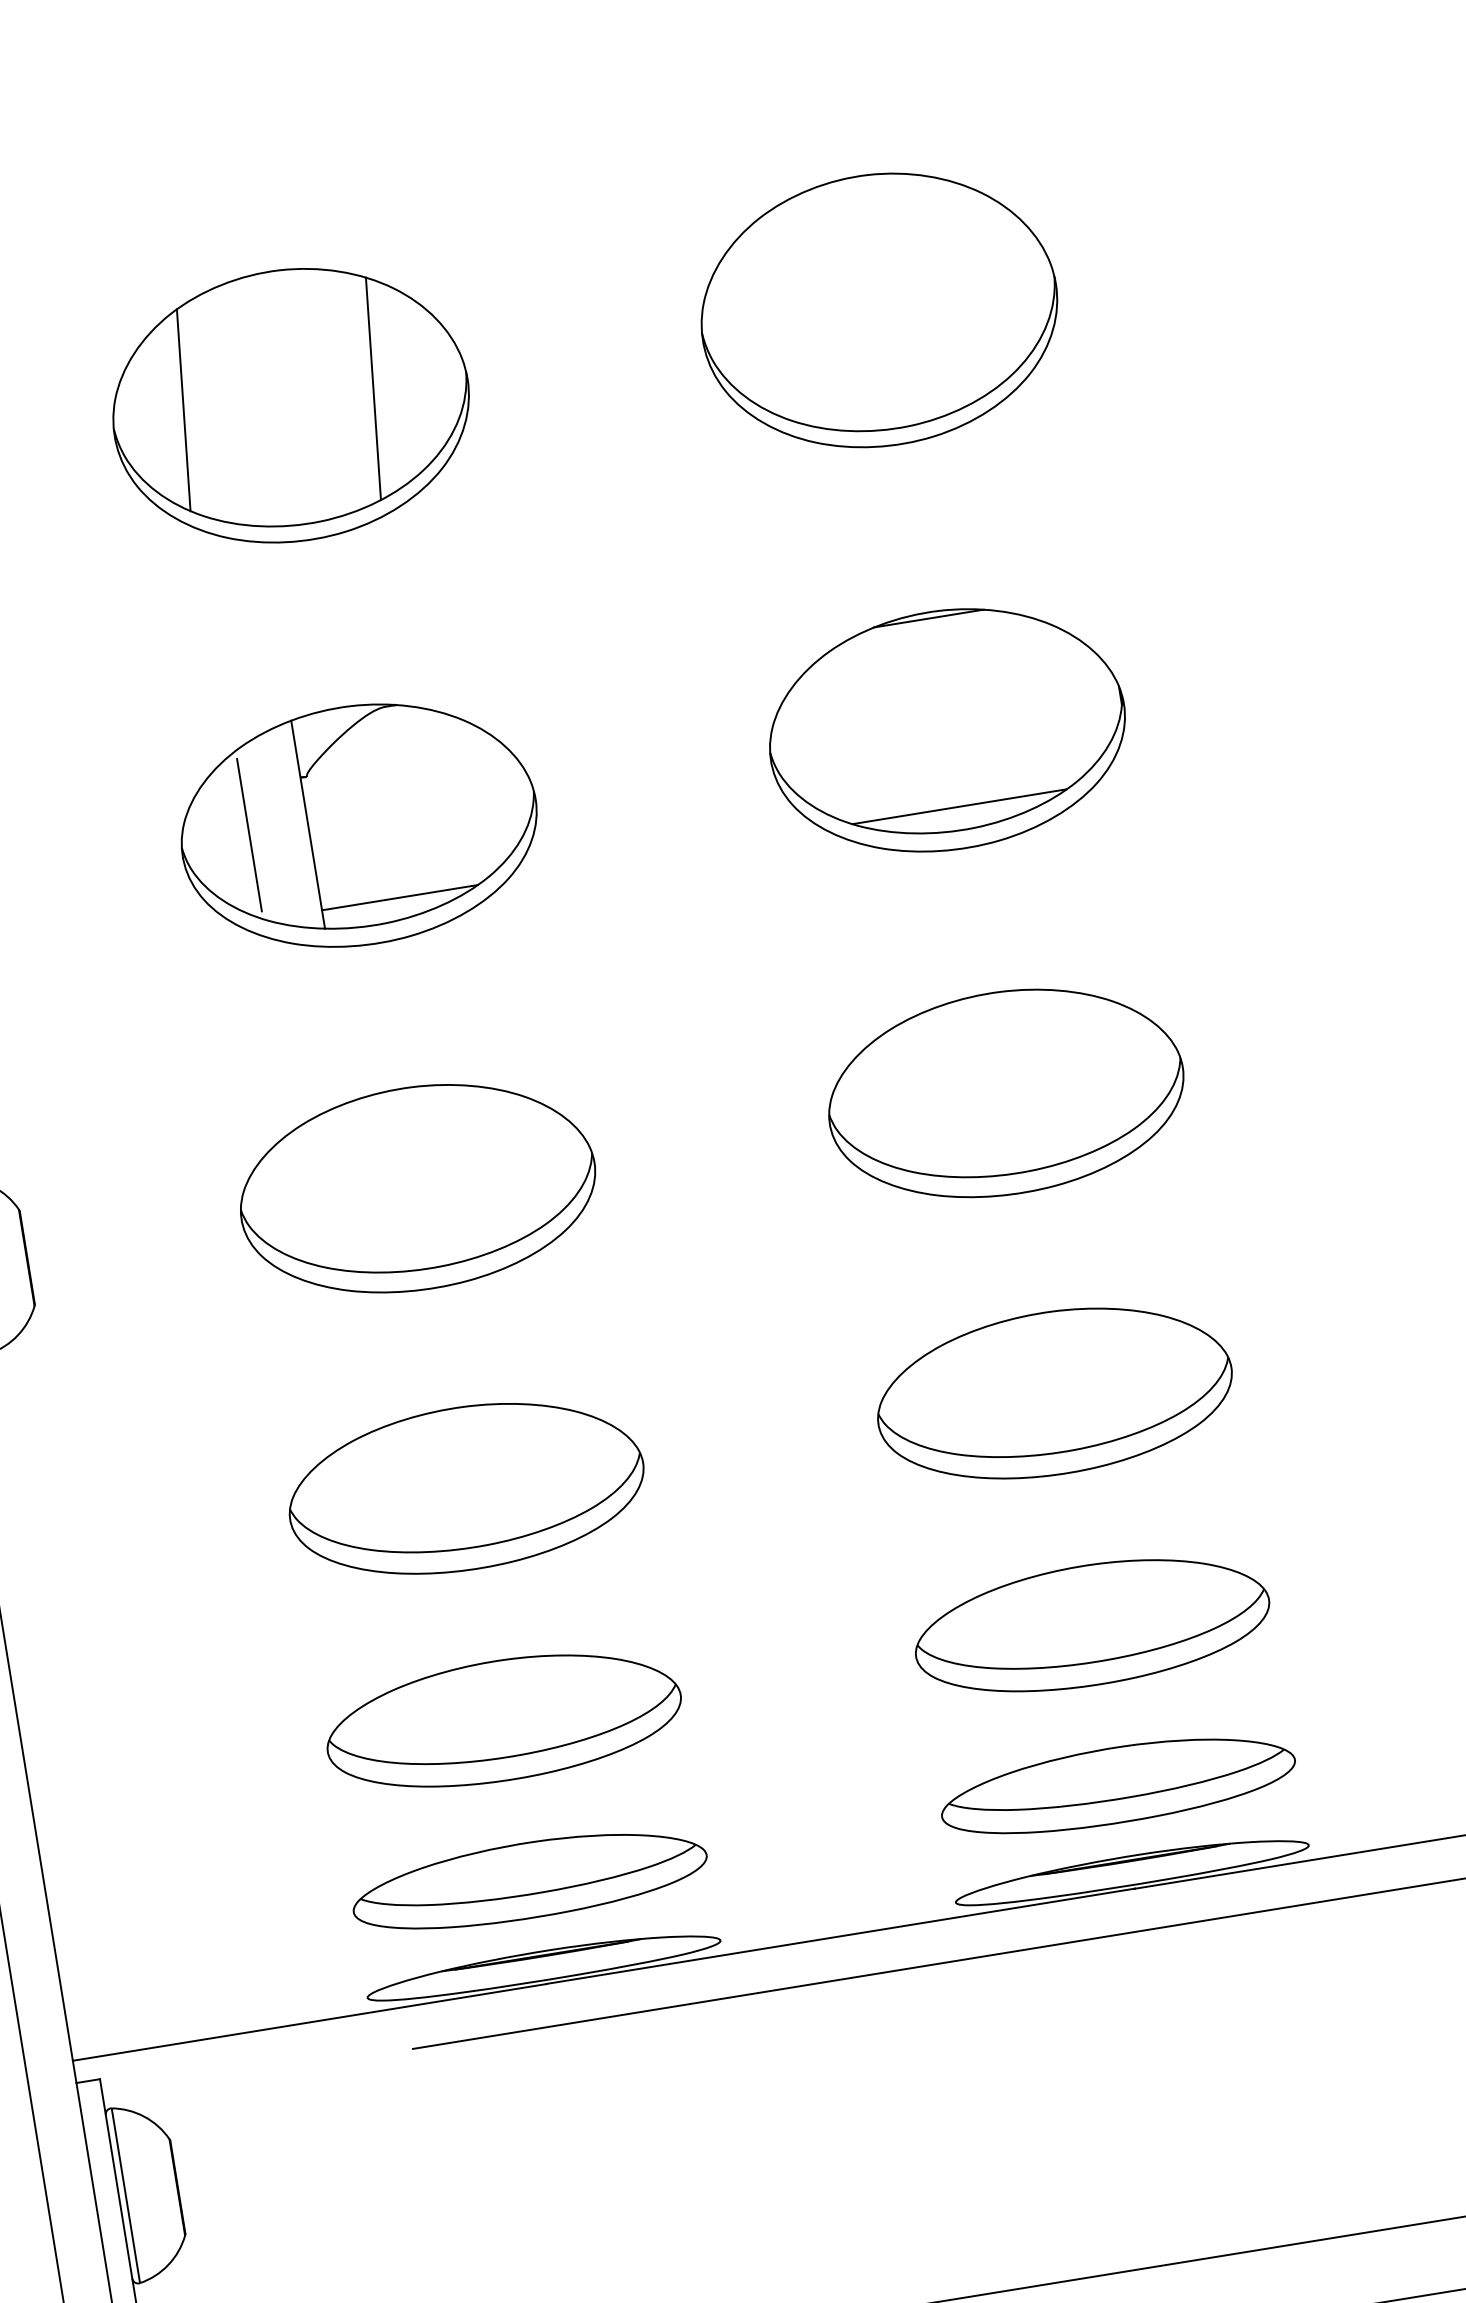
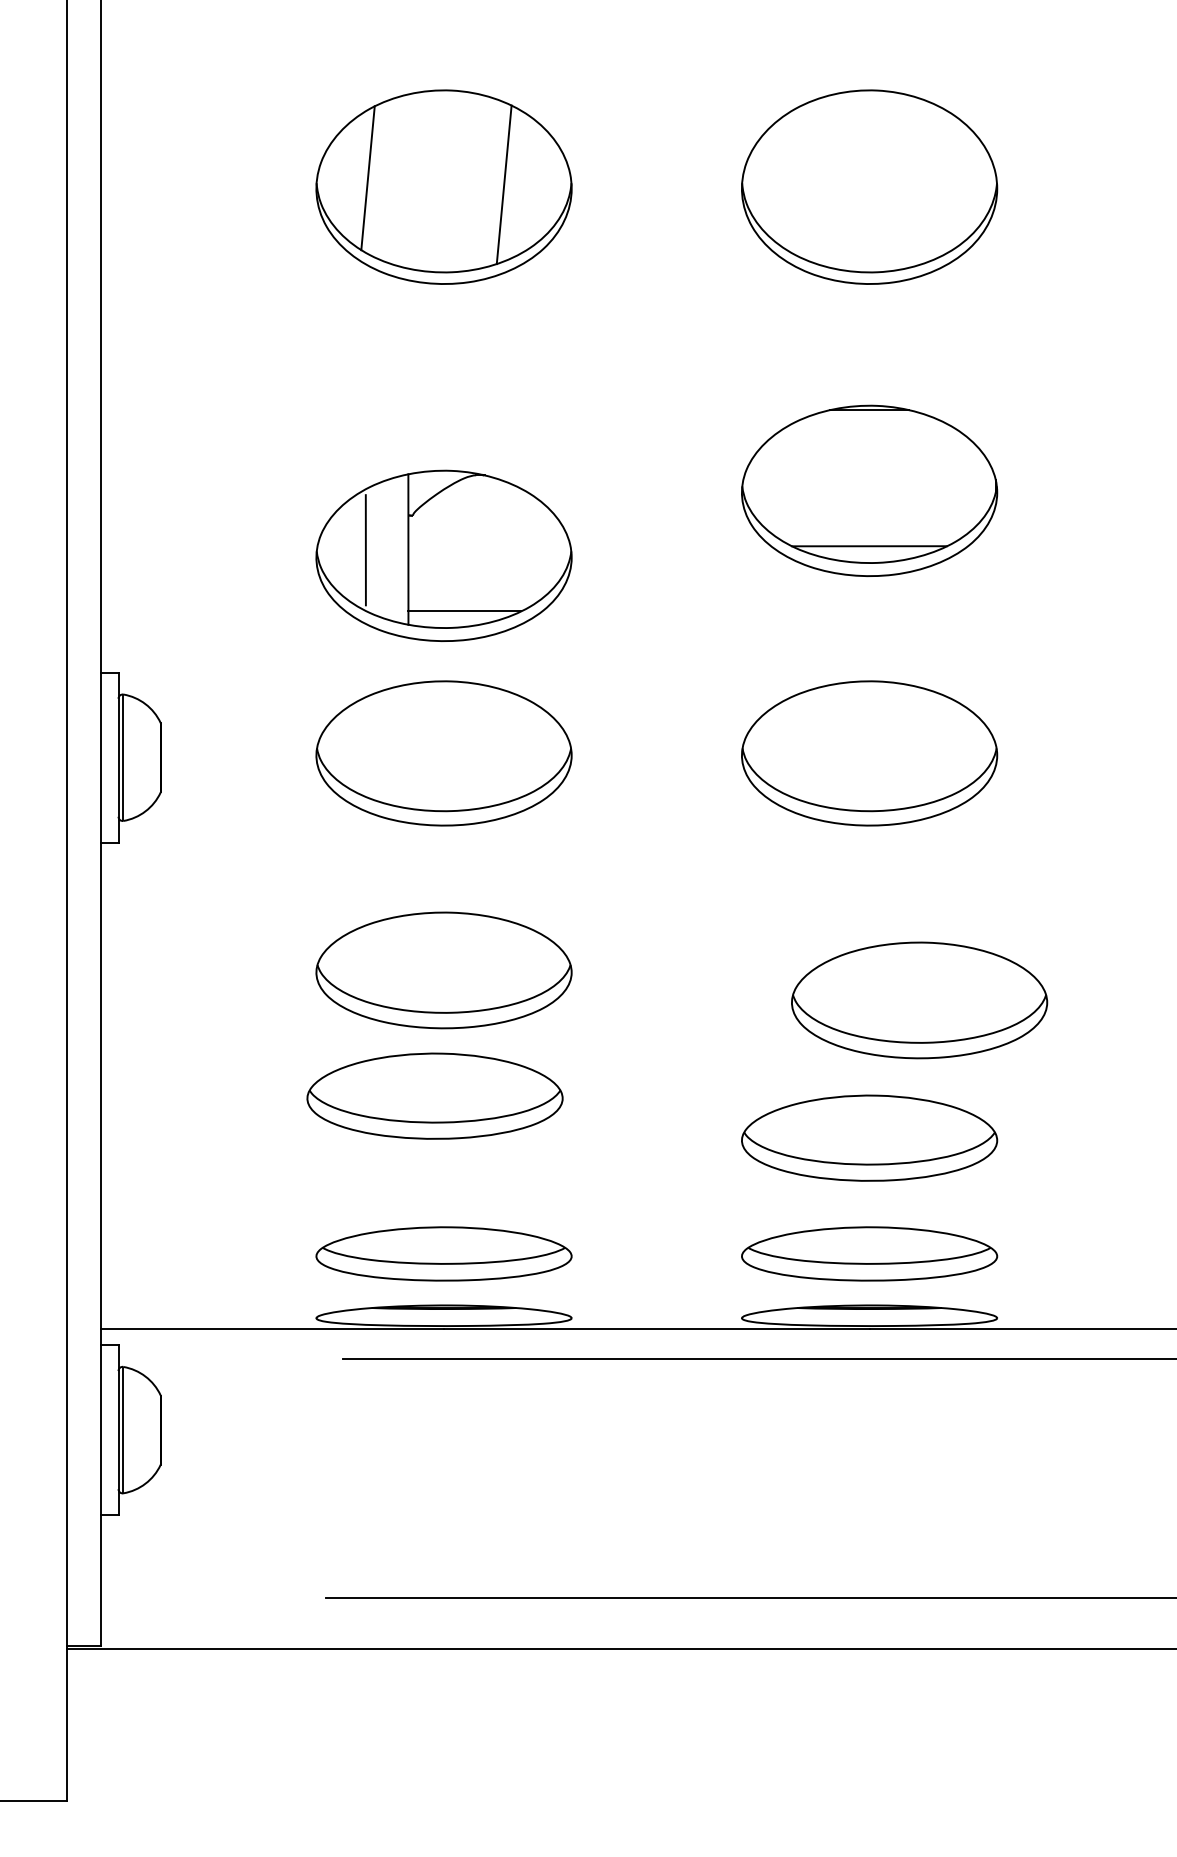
part: (357, 825) -> (443, 555), moved
part: (1054, 1393) -> (919, 1000), moved
part: (502, 1719) -> (434, 1095), moved

